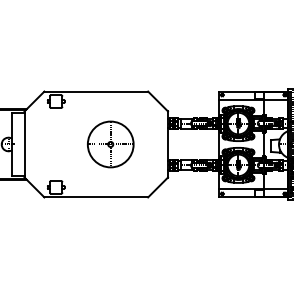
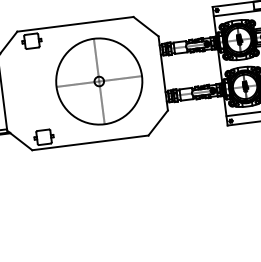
part: (110, 144) -> (98, 81), size x1.67

